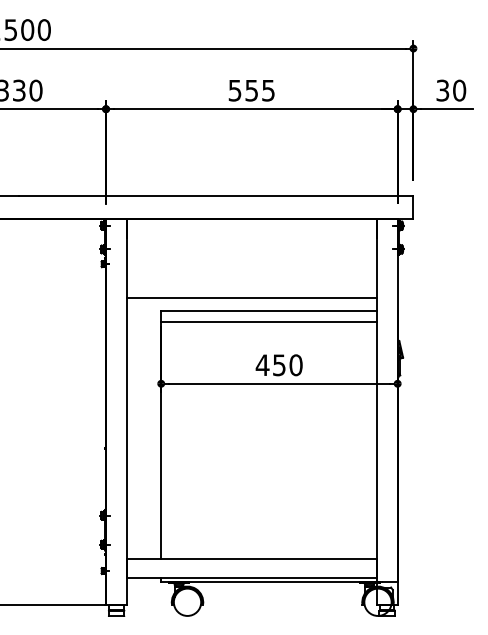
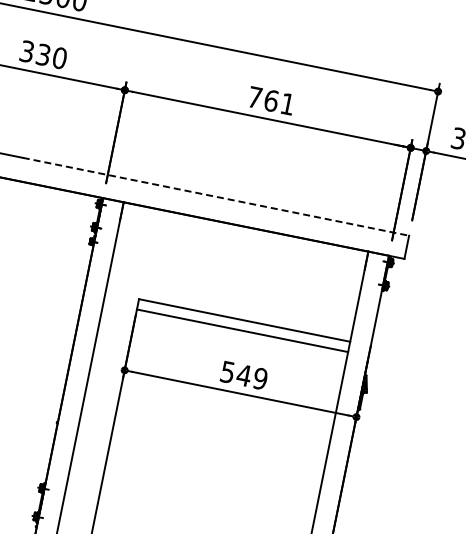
text: (251, 90) -> (271, 100), 555 -> 761
line: (216, 195) -> (216, 196), solid -> dashed
line: (251, 298) -> (230, 304), removed
text: (278, 365) -> (243, 375), 450 -> 549

